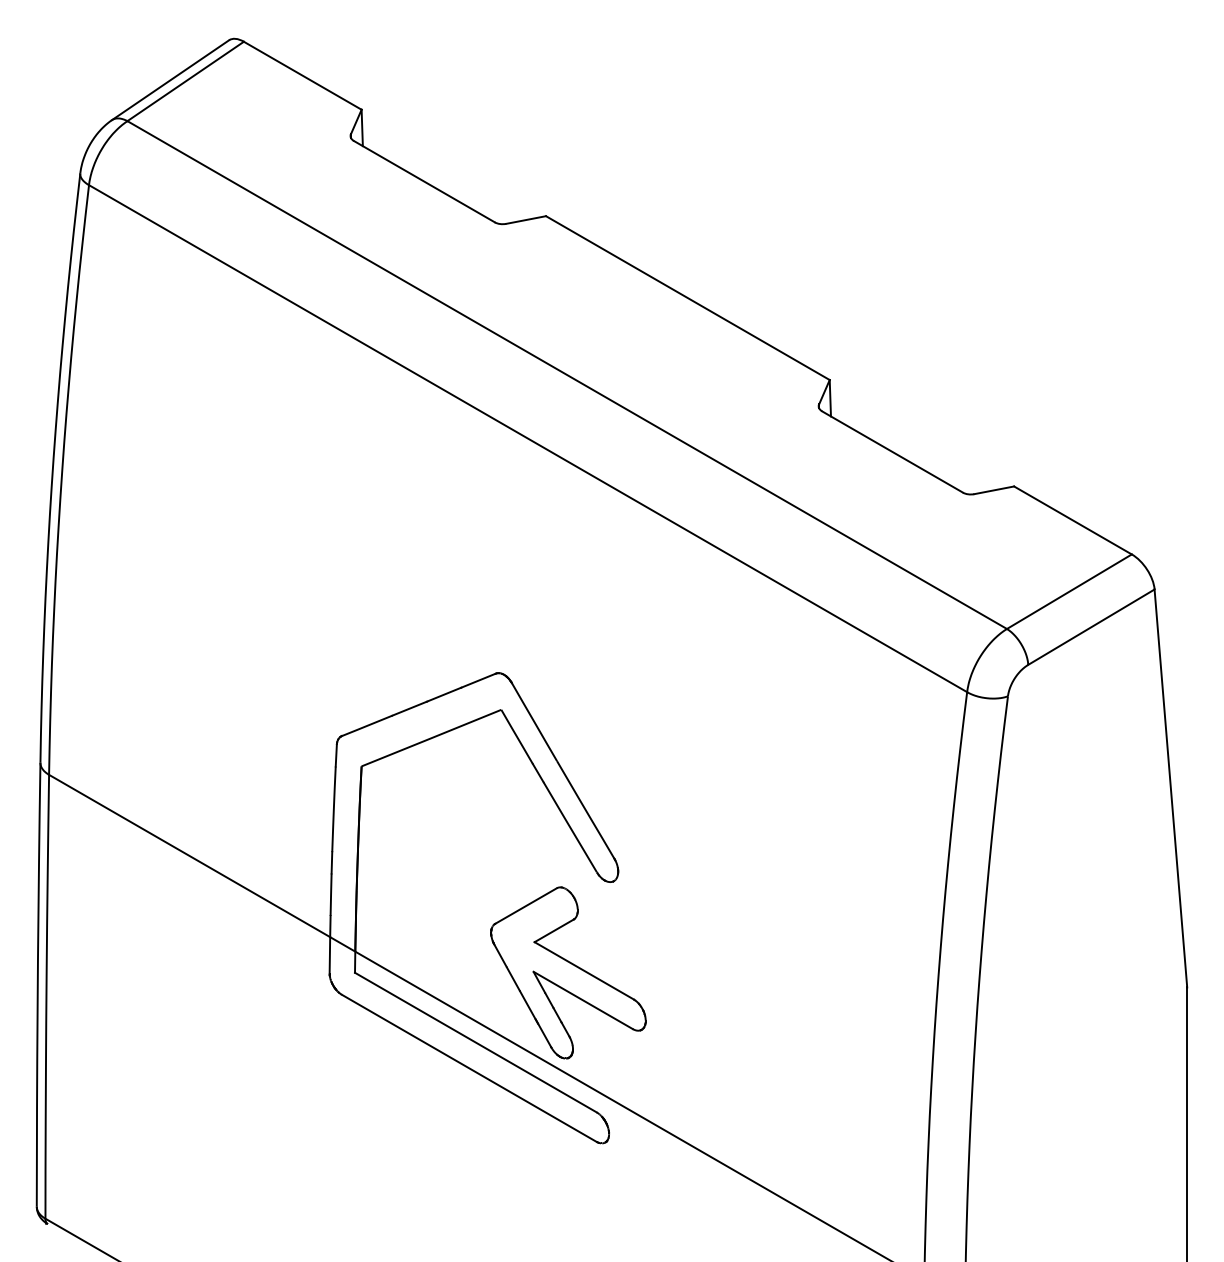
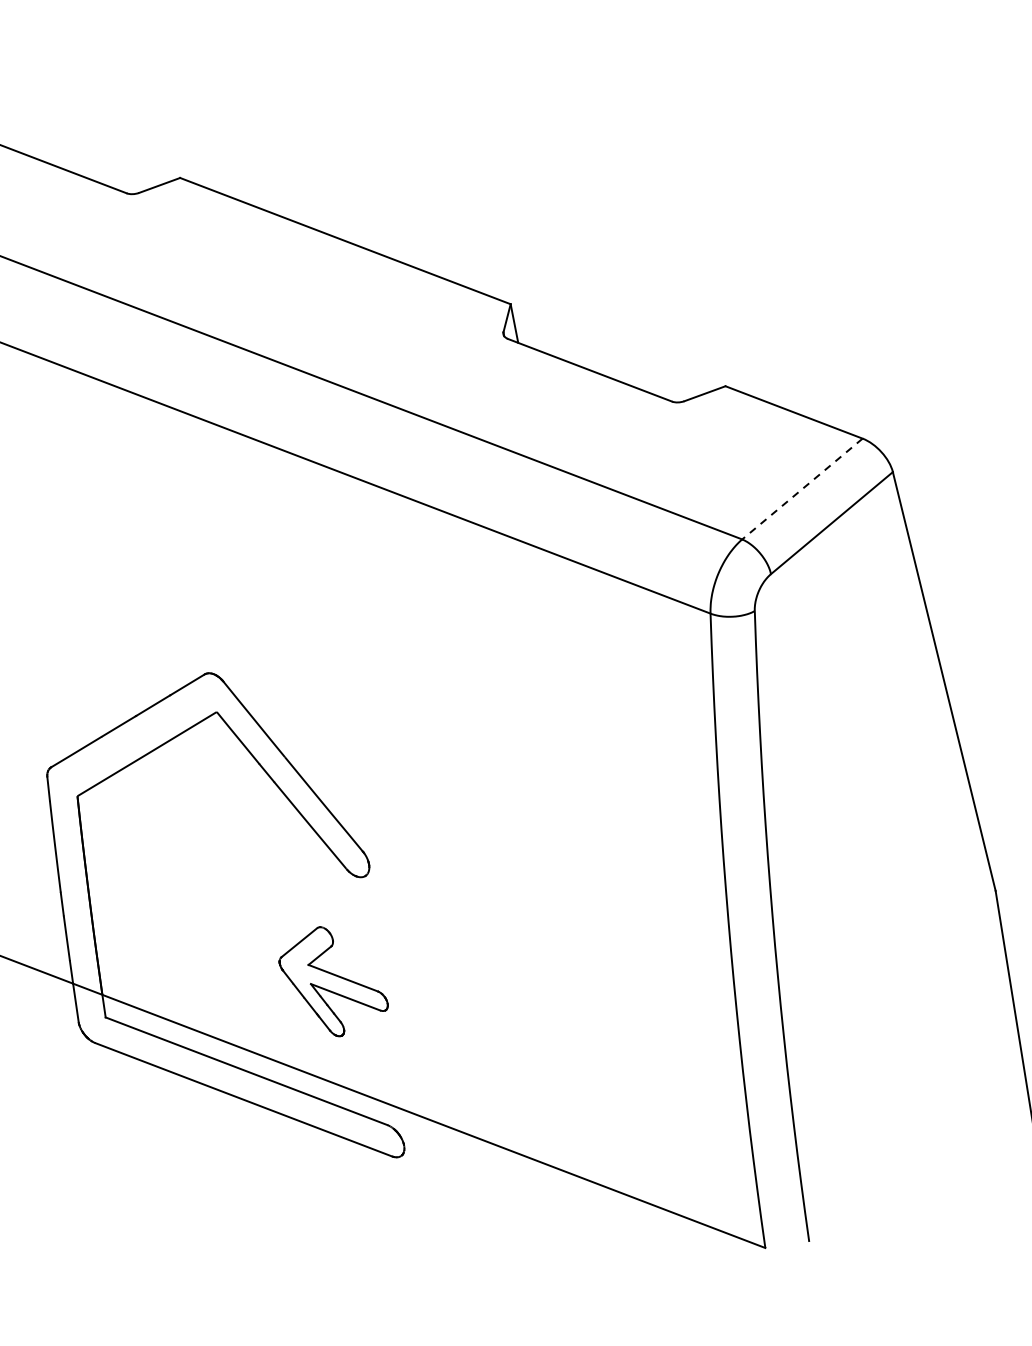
line: (1069, 591) -> (802, 488), solid -> dashed
part: (568, 972) -> (333, 980), size x0.6

